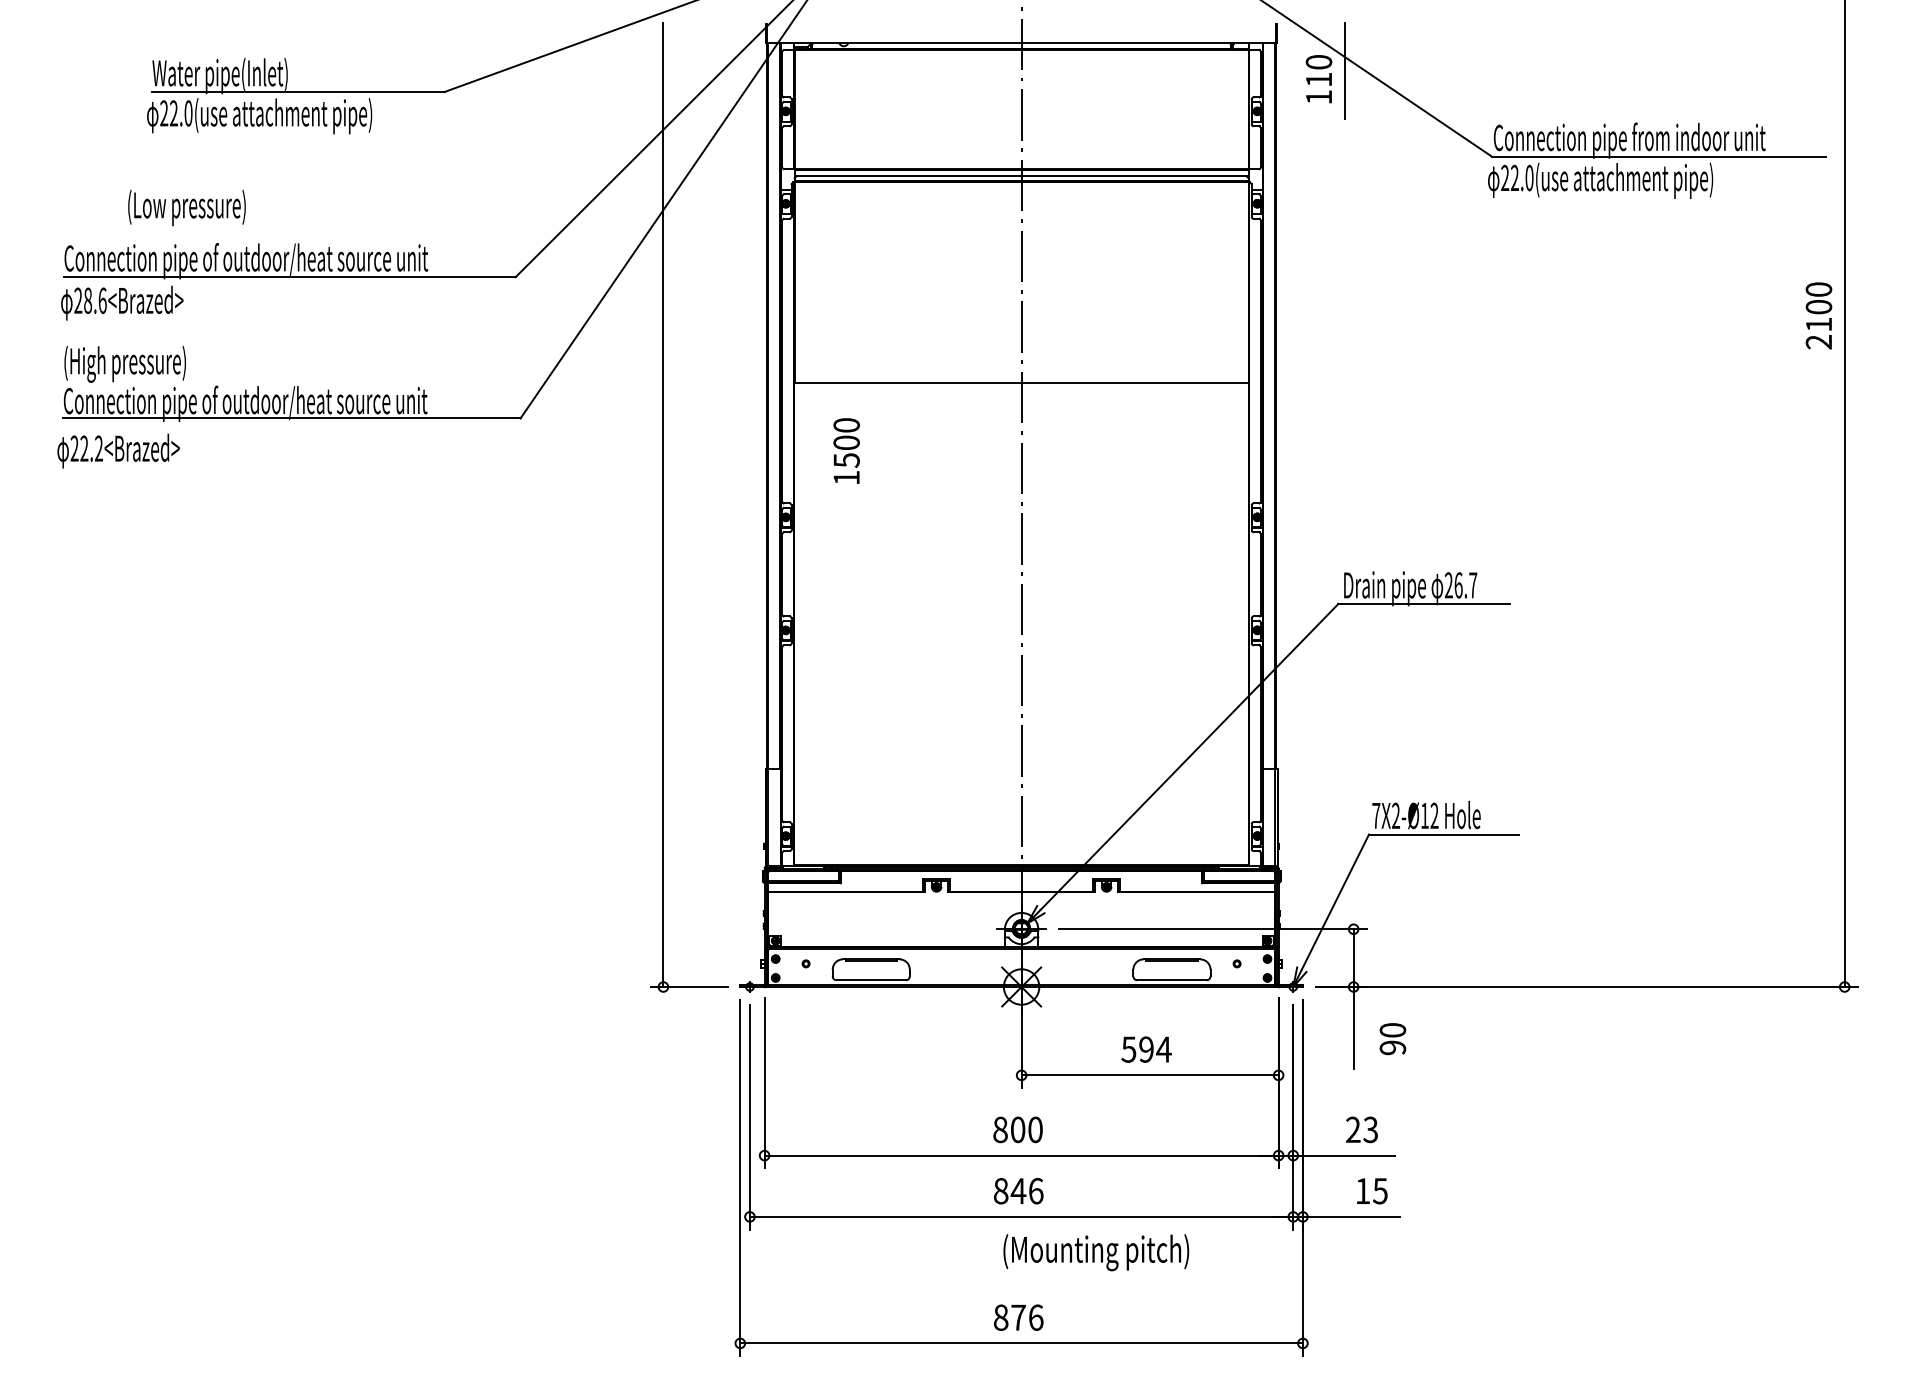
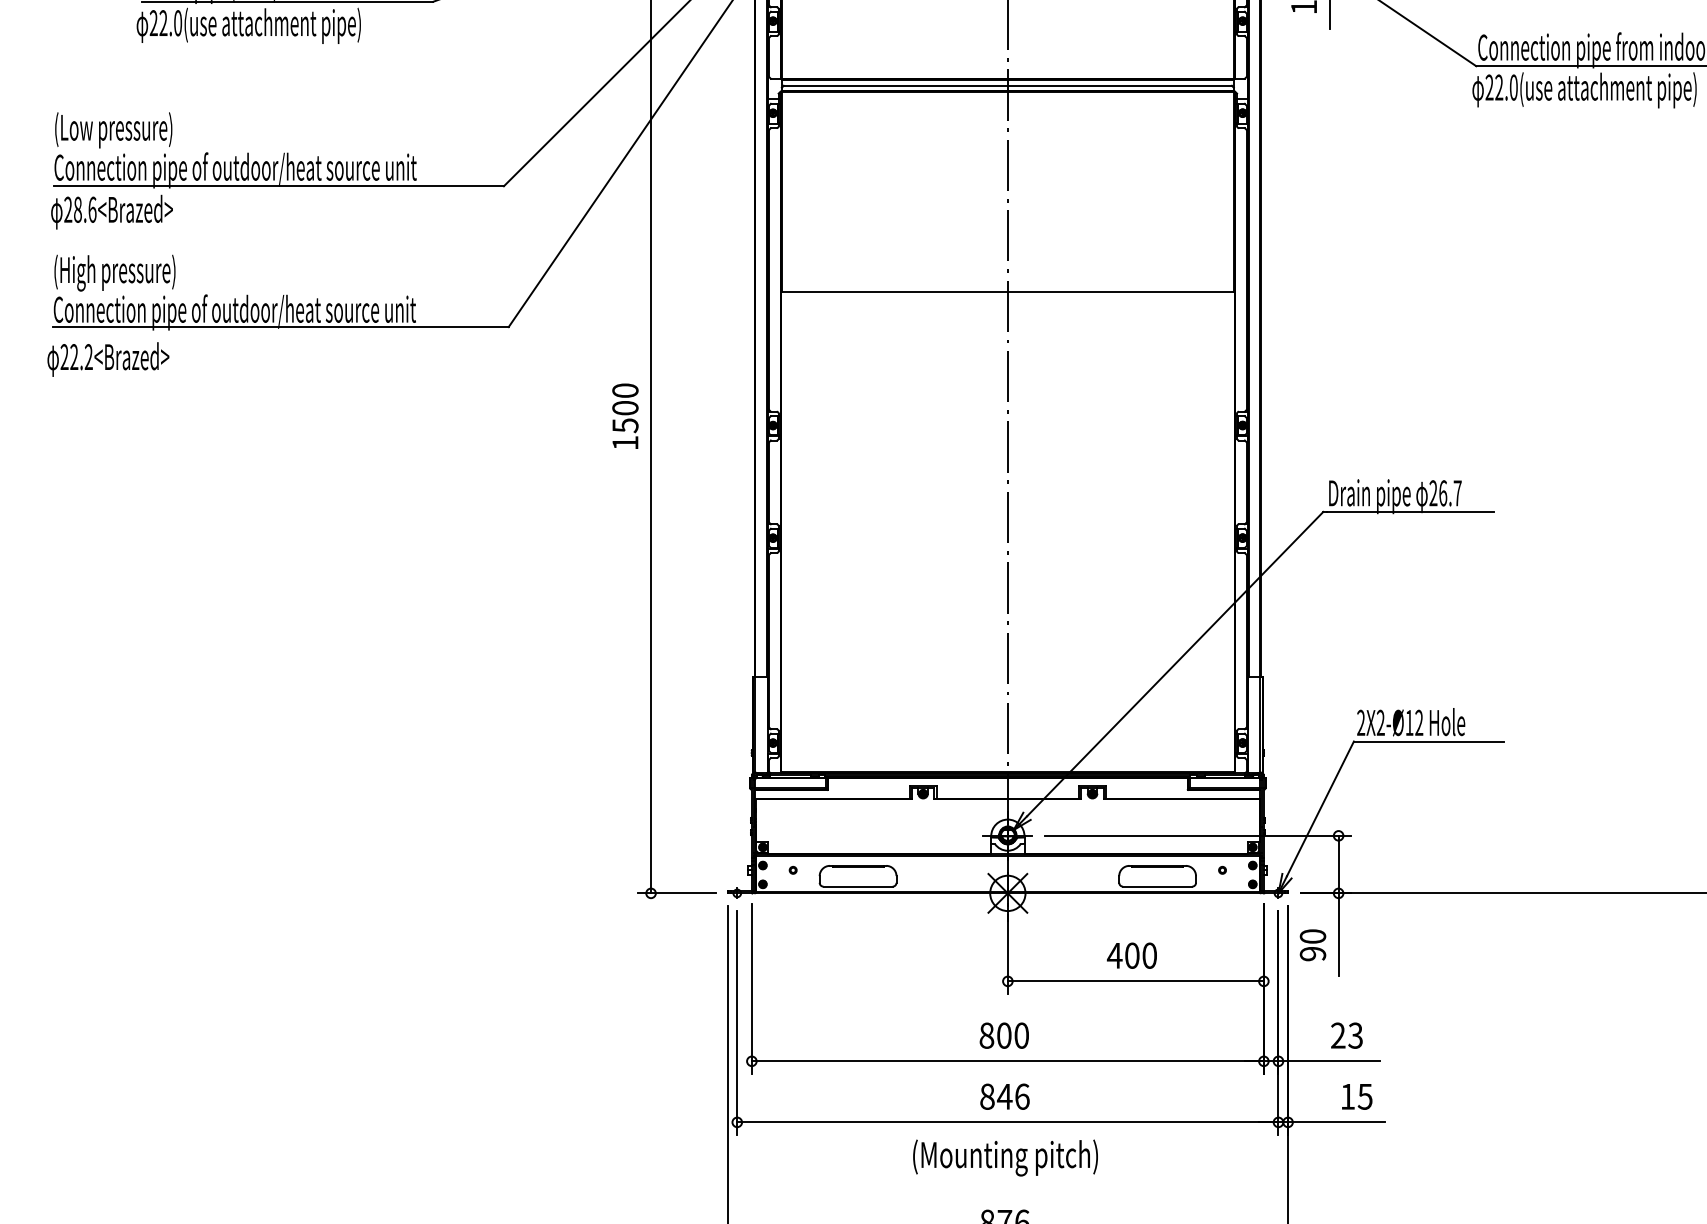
text: (186, 207) -> (113, 129), moved
text: (846, 450) -> (625, 415), moved
text: (1376, 815) -> (1361, 722), 7X2-Ø12 -> 2X2-Ø12
text: (1392, 1039) -> (1312, 945), moved
text: (1146, 1049) -> (1132, 955), 594 -> 400
text: (1096, 1252) -> (1005, 1157), moved

